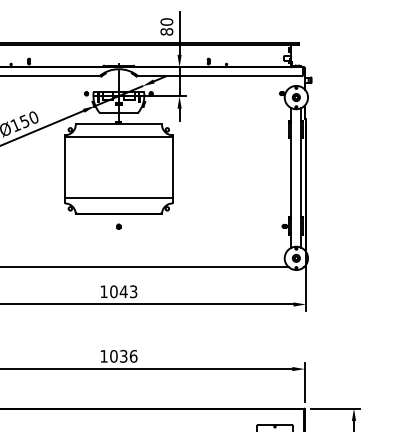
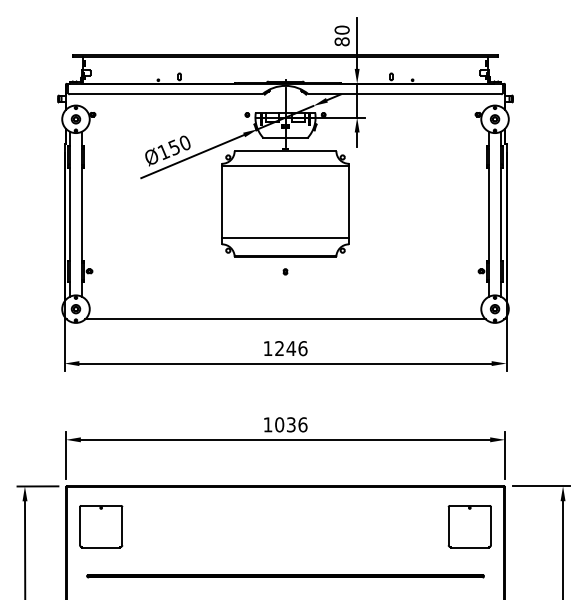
text: (123, 291) -> (291, 348), 1043 -> 1246

